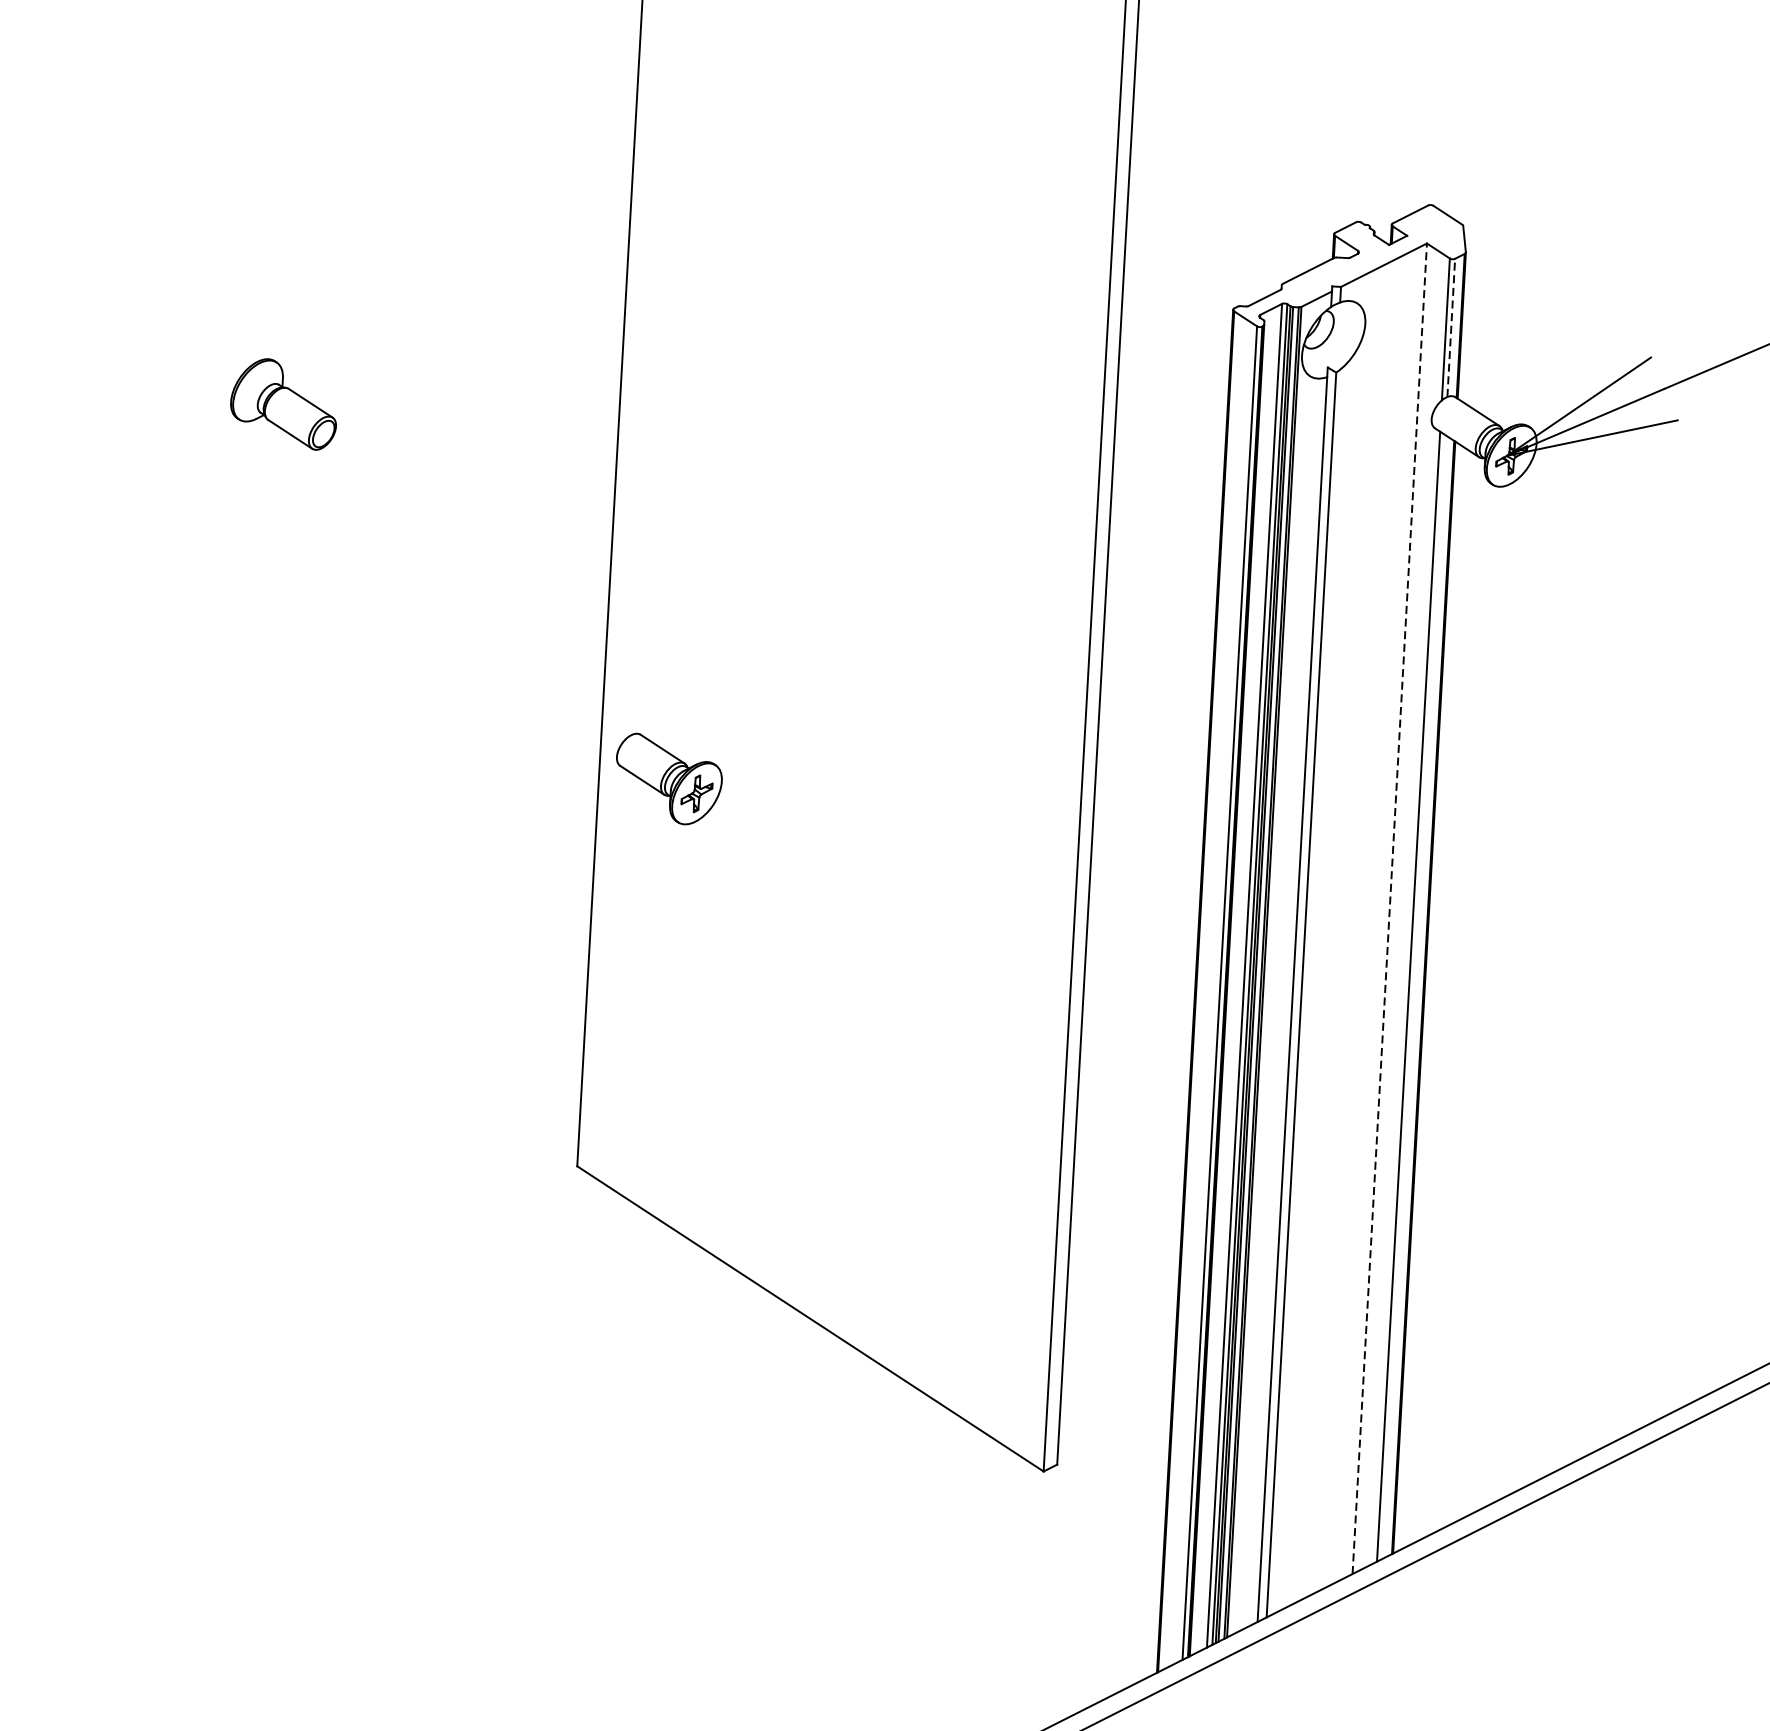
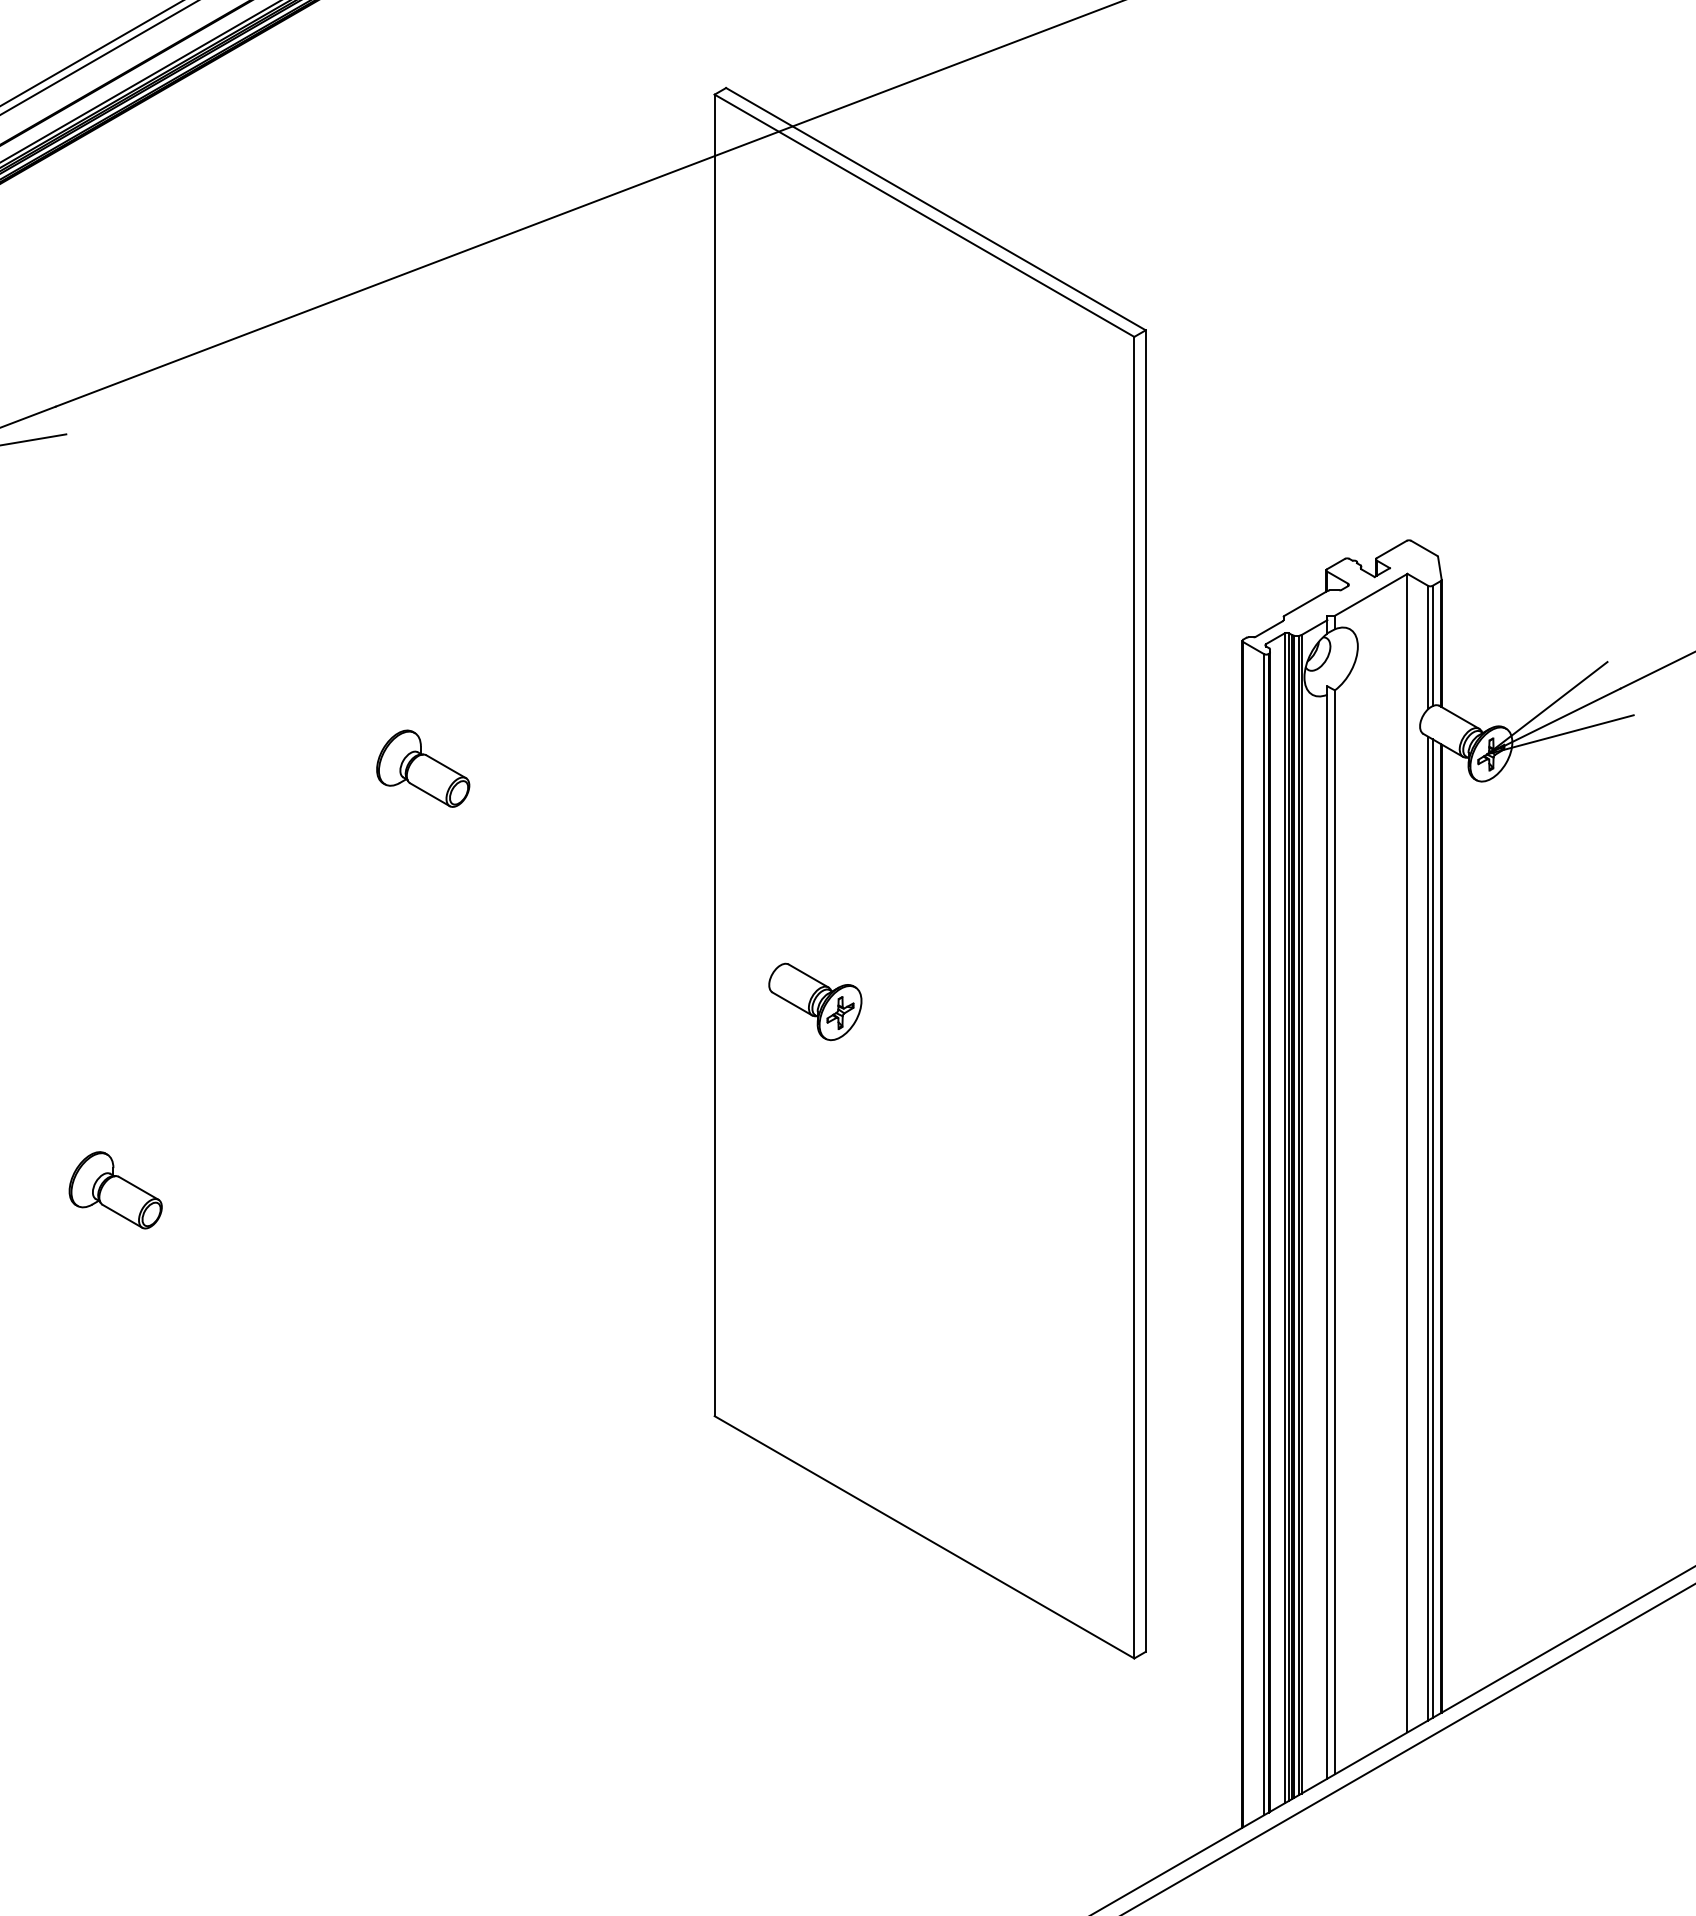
line: (1451, 327) -> (1432, 645), dashed -> solid
part: (669, 778) -> (815, 1001), moved
line: (1389, 907) -> (1407, 1152), dashed -> solid
line: (1413, 996) -> (1432, 1228), added

